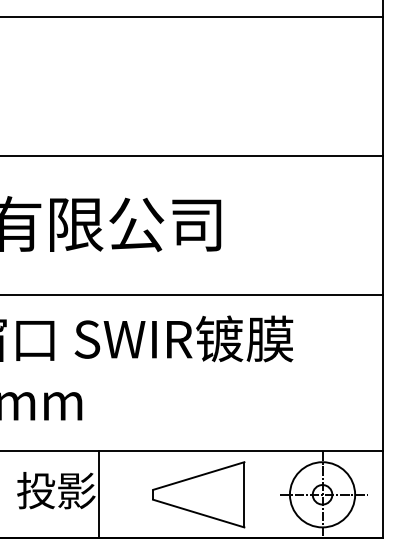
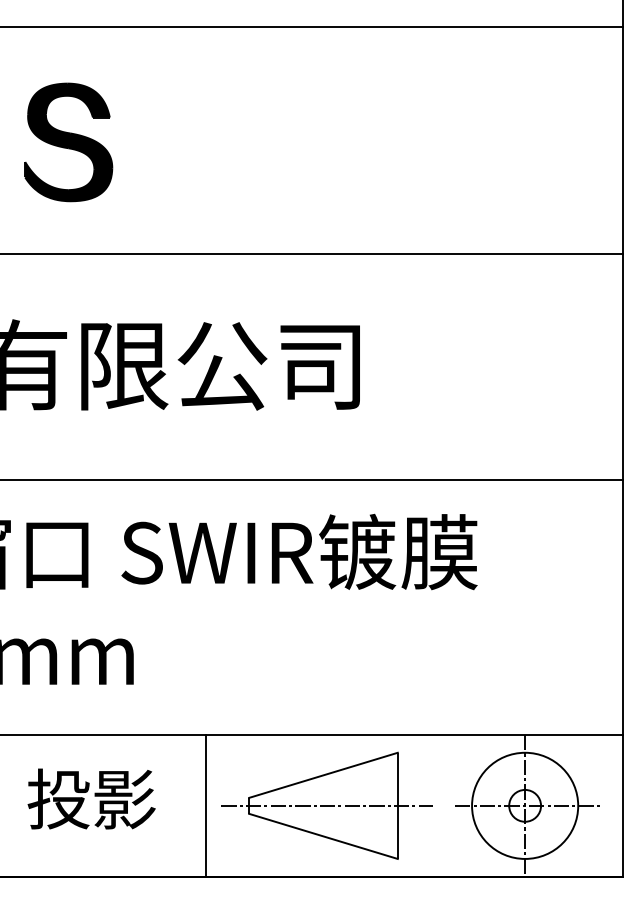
part: (42, 87) -> (69, 142), added
line: (98, 494) -> (205, 805), moved
line: (200, 494) -> (326, 805), added

